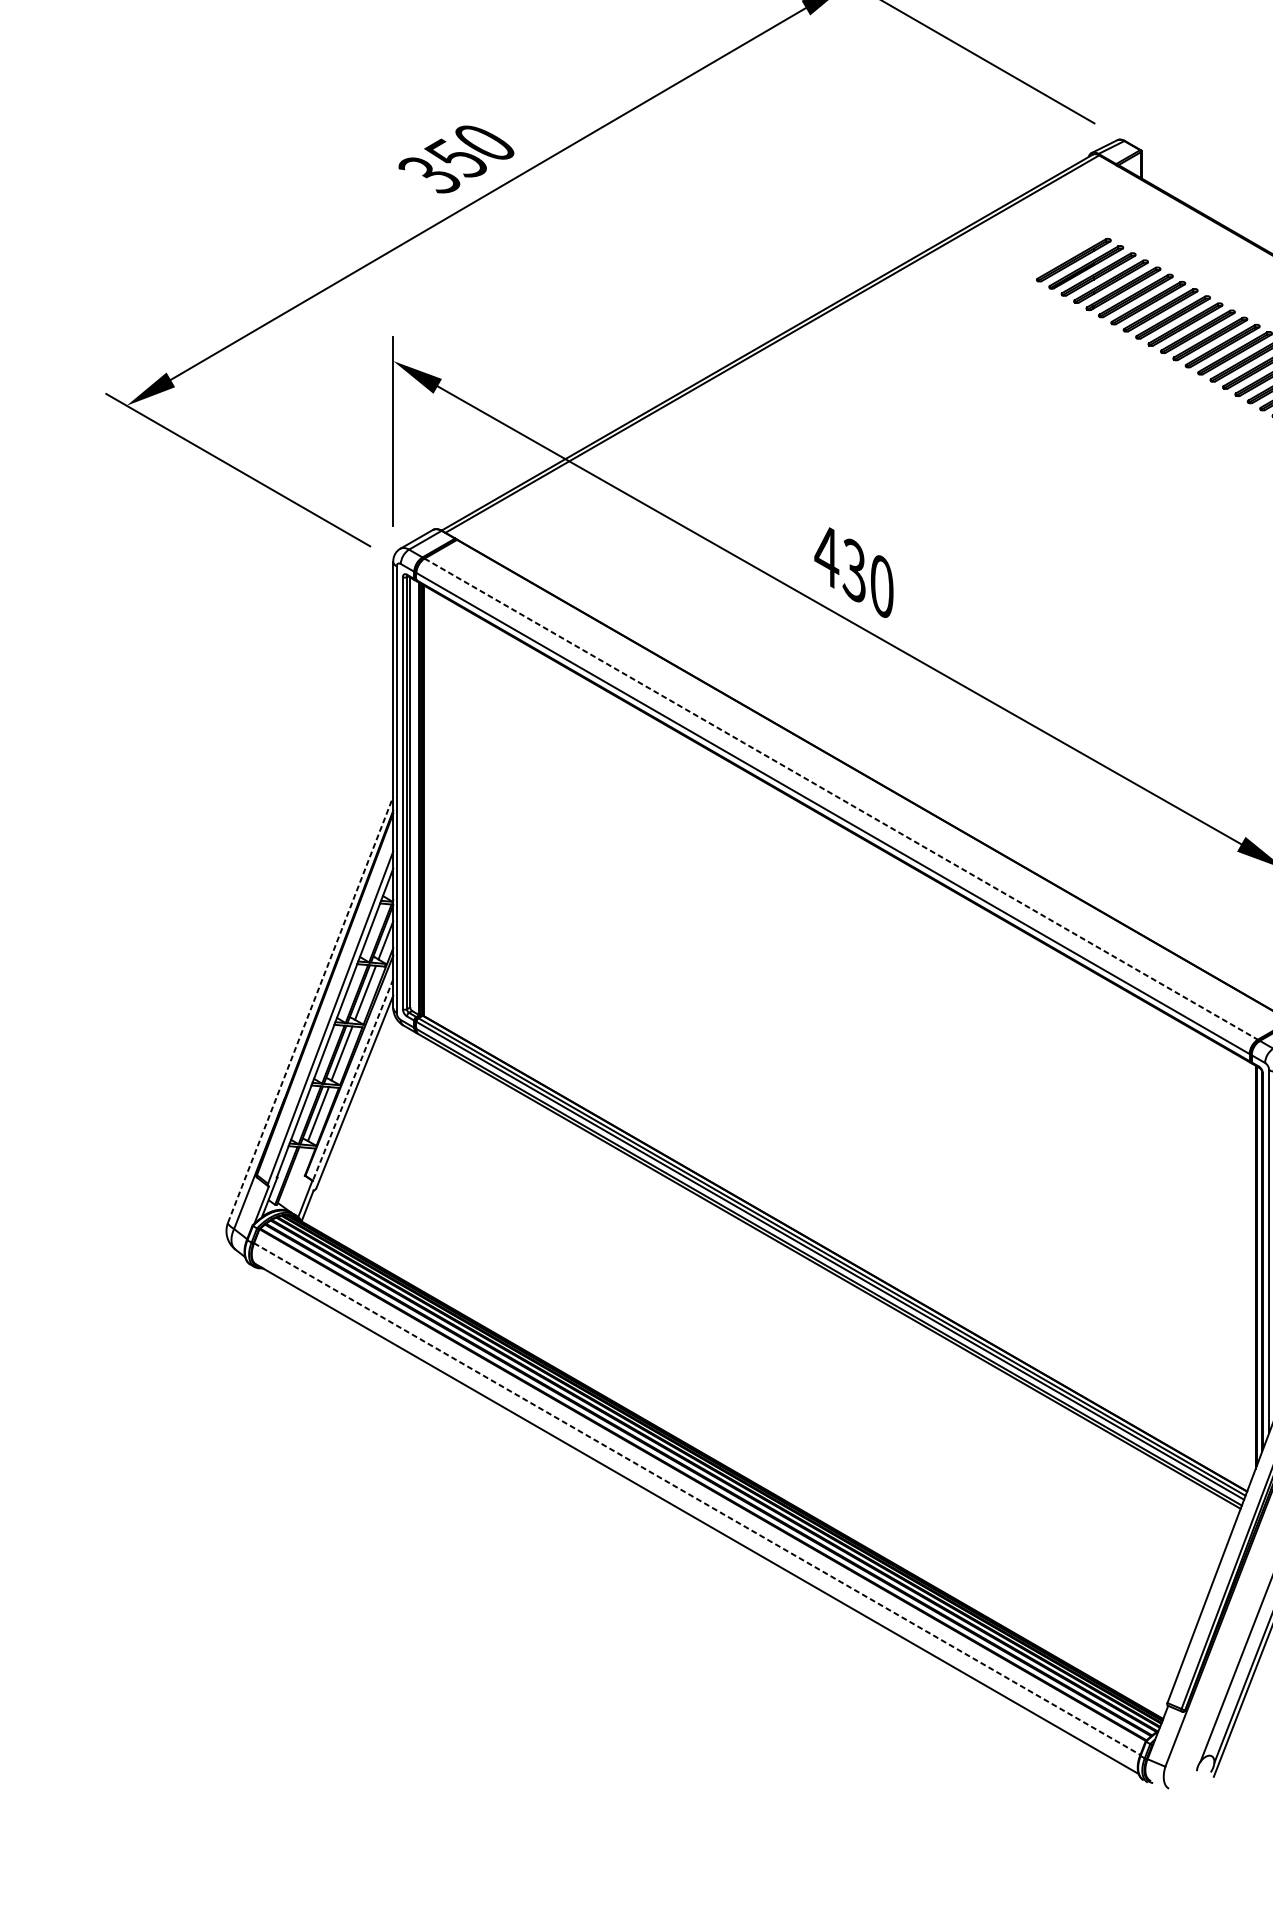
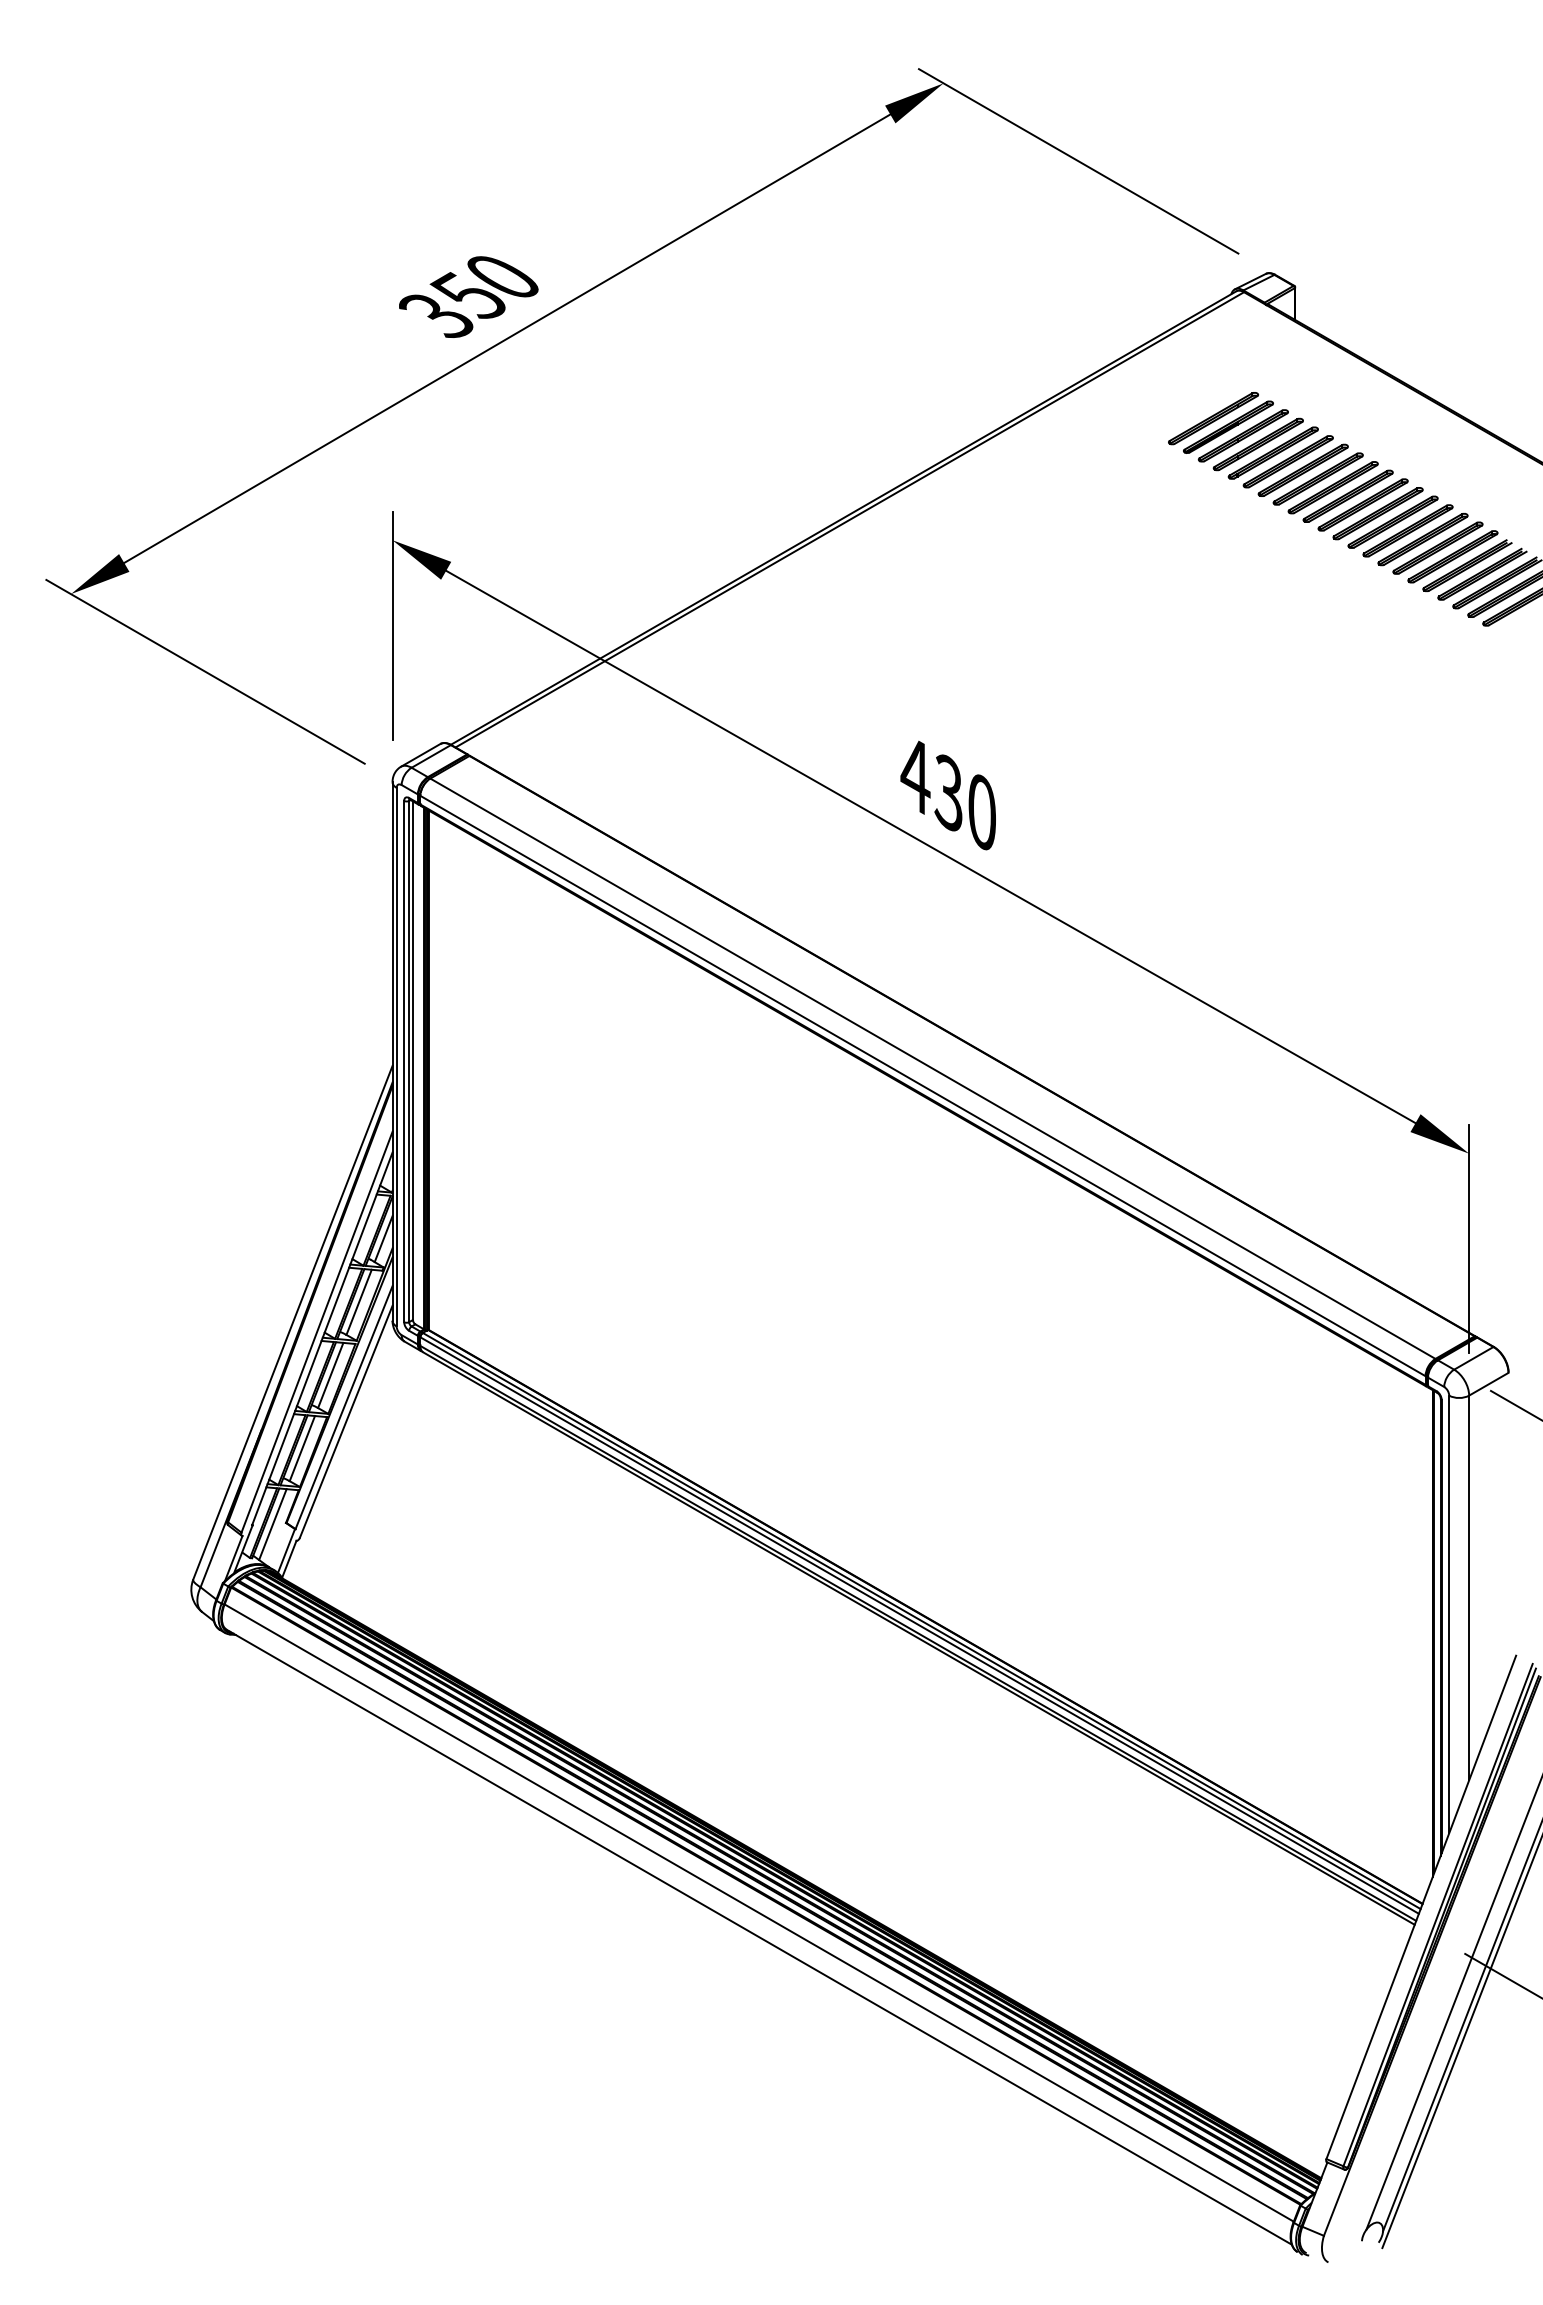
line: (841, 798) -> (933, 1068), dashed -> solid
line: (311, 1009) -> (293, 1322), dashed -> solid
line: (353, 1079) -> (344, 1407), dashed -> solid
line: (293, 1176) -> (272, 1524), added
line: (697, 1499) -> (759, 1913), dashed -> solid

